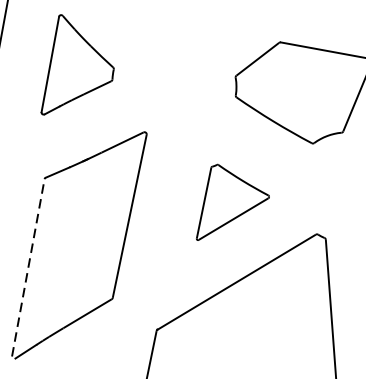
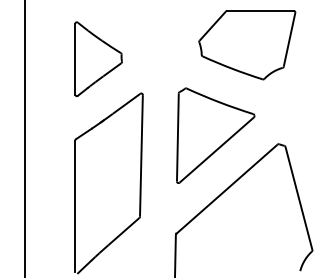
part: (81, 69) -> (98, 58), moved
part: (234, 207) -> (215, 135), size x1.67
line: (28, 268) -> (75, 206), dashed -> solid

